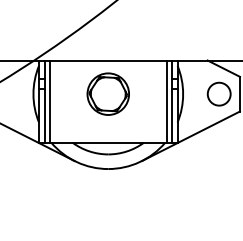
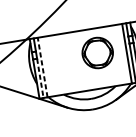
part: (107, 93) -> (97, 52), moved
line: (50, 101) -> (42, 67), solid -> dashed
line: (44, 116) -> (40, 79), solid -> dashed

